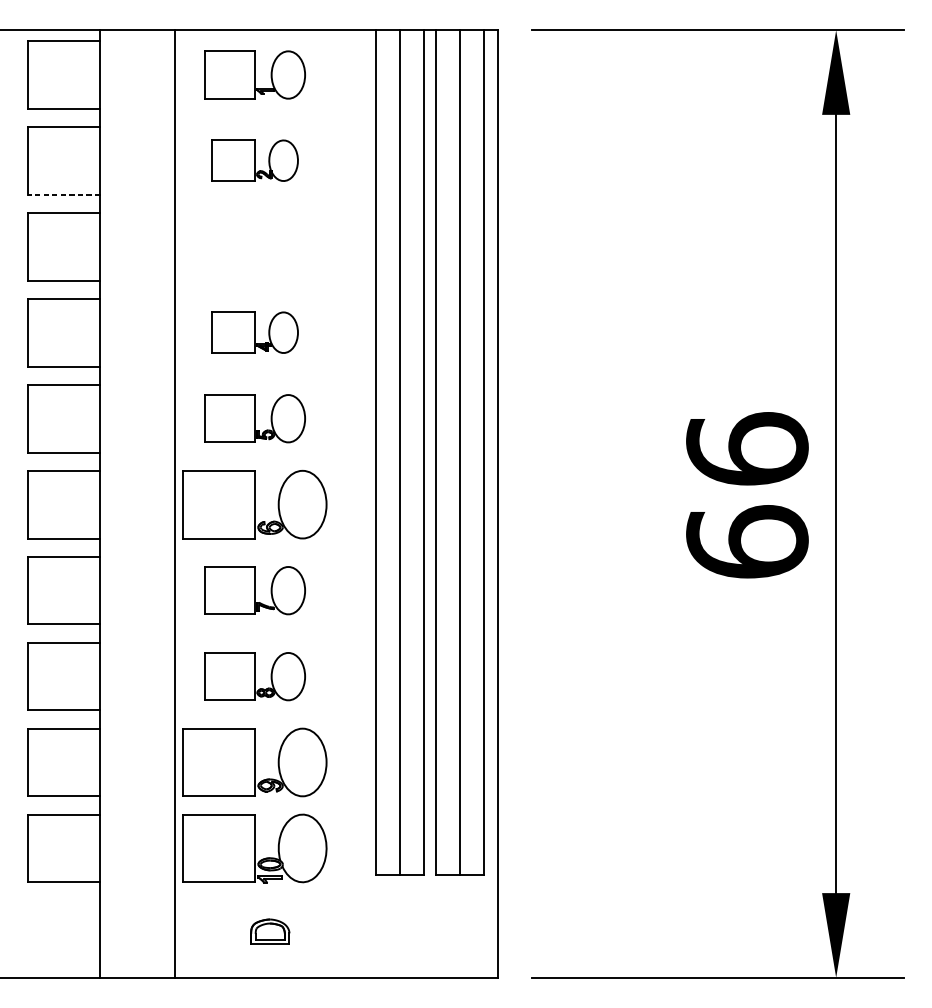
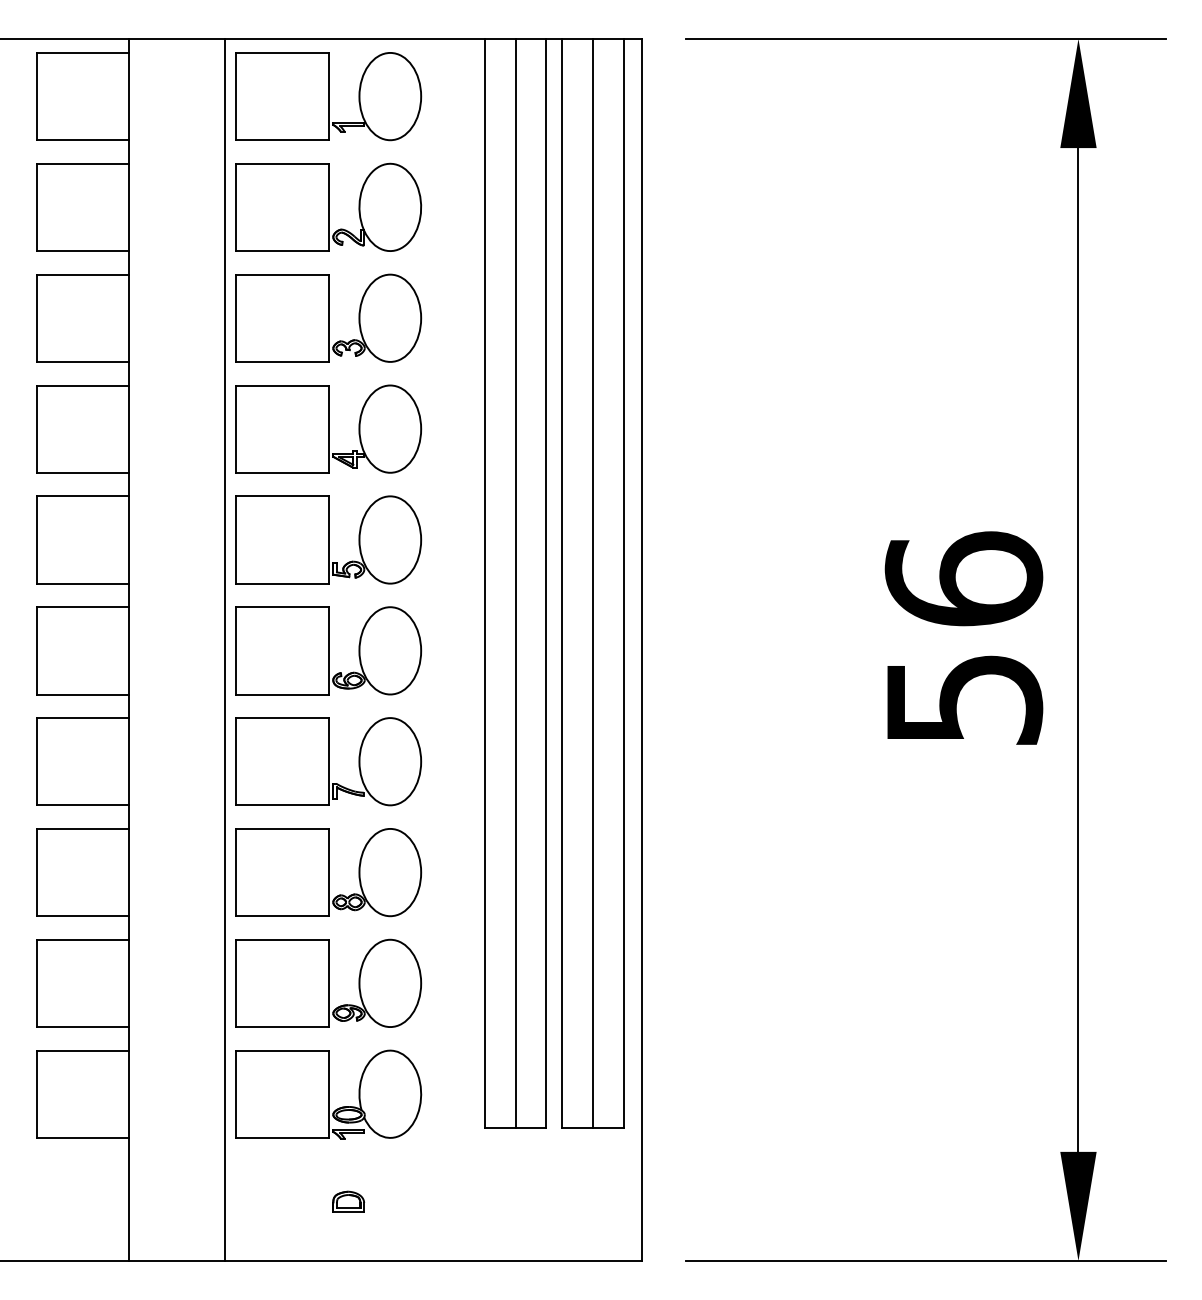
part: (254, 74) -> (328, 96), size x1.43
part: (254, 160) -> (328, 206), size x1.67
line: (64, 195) -> (82, 251), dashed -> solid
part: (254, 246) -> (328, 317), added
part: (254, 332) -> (328, 428), size x1.67
part: (254, 418) -> (328, 539), size x1.43
text: (747, 541) -> (963, 698), 66 -> 56
part: (254, 590) -> (328, 761), size x1.43
part: (254, 676) -> (328, 872), size x1.43
part: (270, 931) -> (348, 1201), size x0.62

